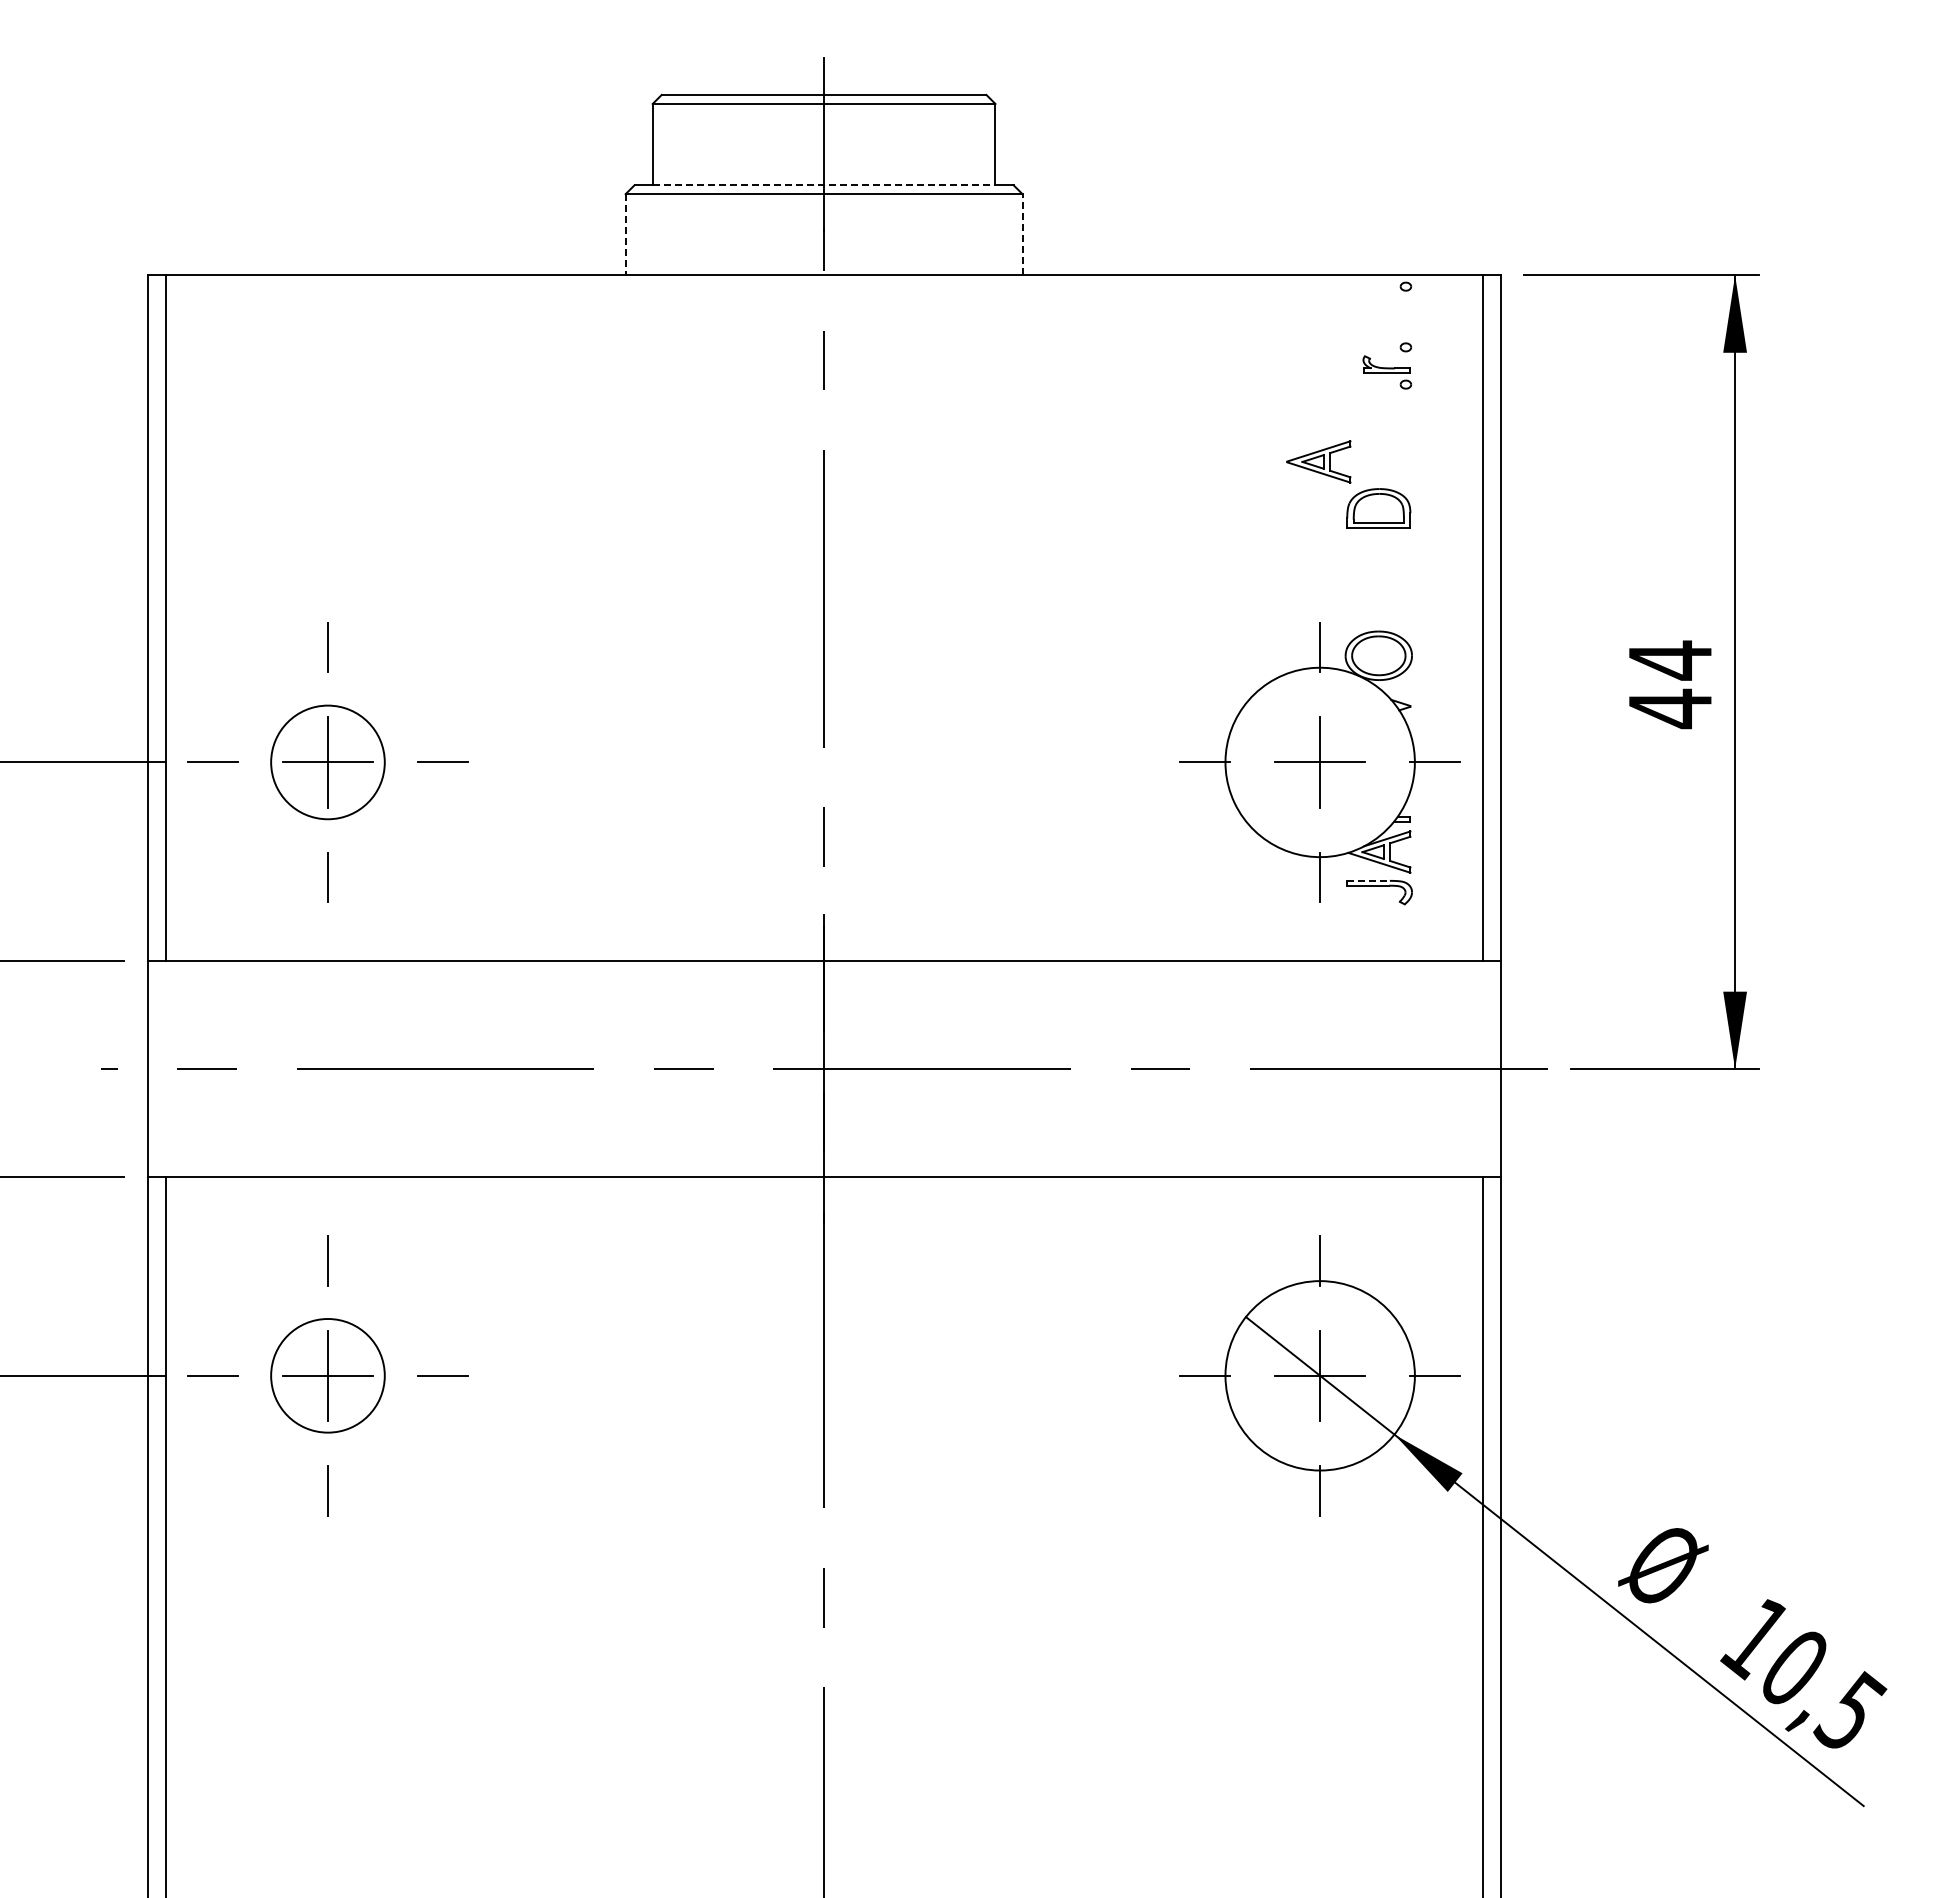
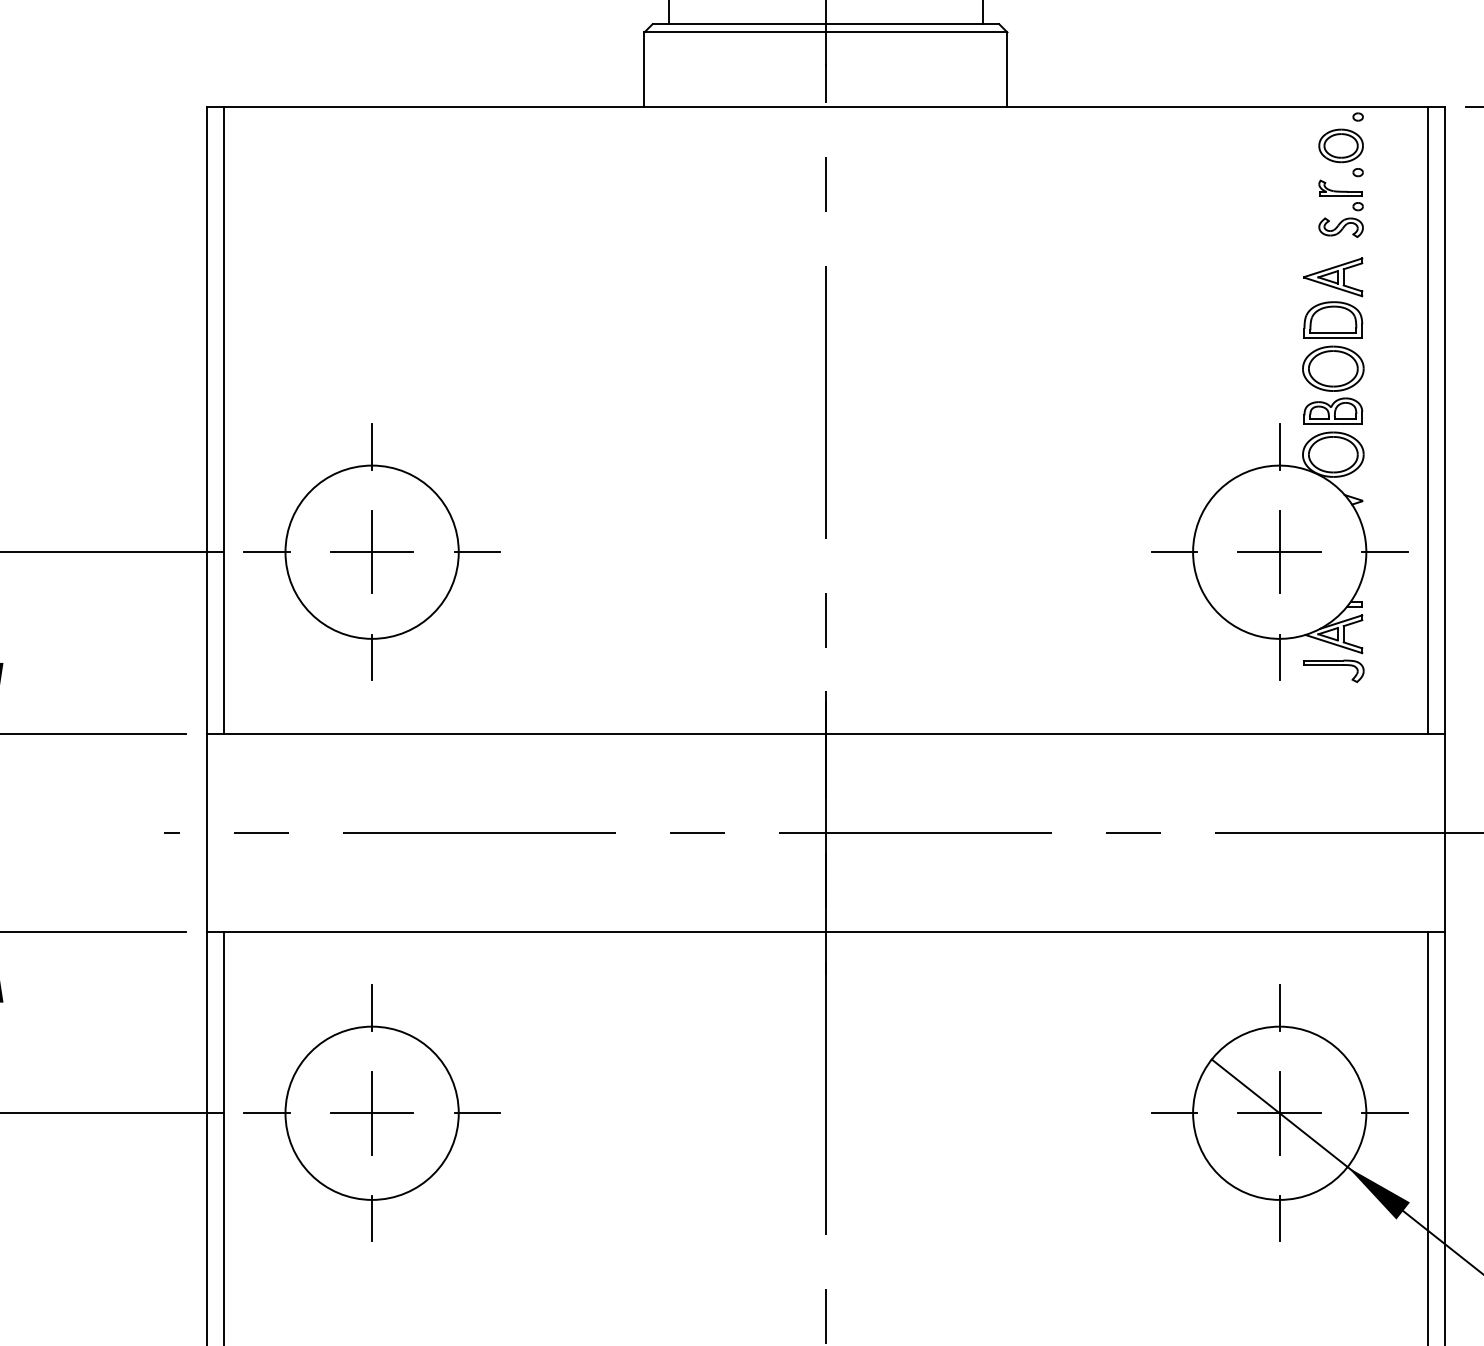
line: (824, 185) -> (826, 24), dashed -> solid
line: (625, 234) -> (644, 69), dashed -> solid
line: (1022, 234) -> (1007, 69), dashed -> solid
part: (1387, 317) -> (1341, 145), added
part: (1387, 407) -> (1341, 227), added
part: (1318, 461) -> (1333, 276), moved
part: (1378, 579) -> (1333, 384), added
circle: (327, 762) -> (371, 552), size x1.67
line: (1369, 880) -> (1324, 660), dashed -> solid
circle: (327, 1375) -> (371, 1112), size x1.67

